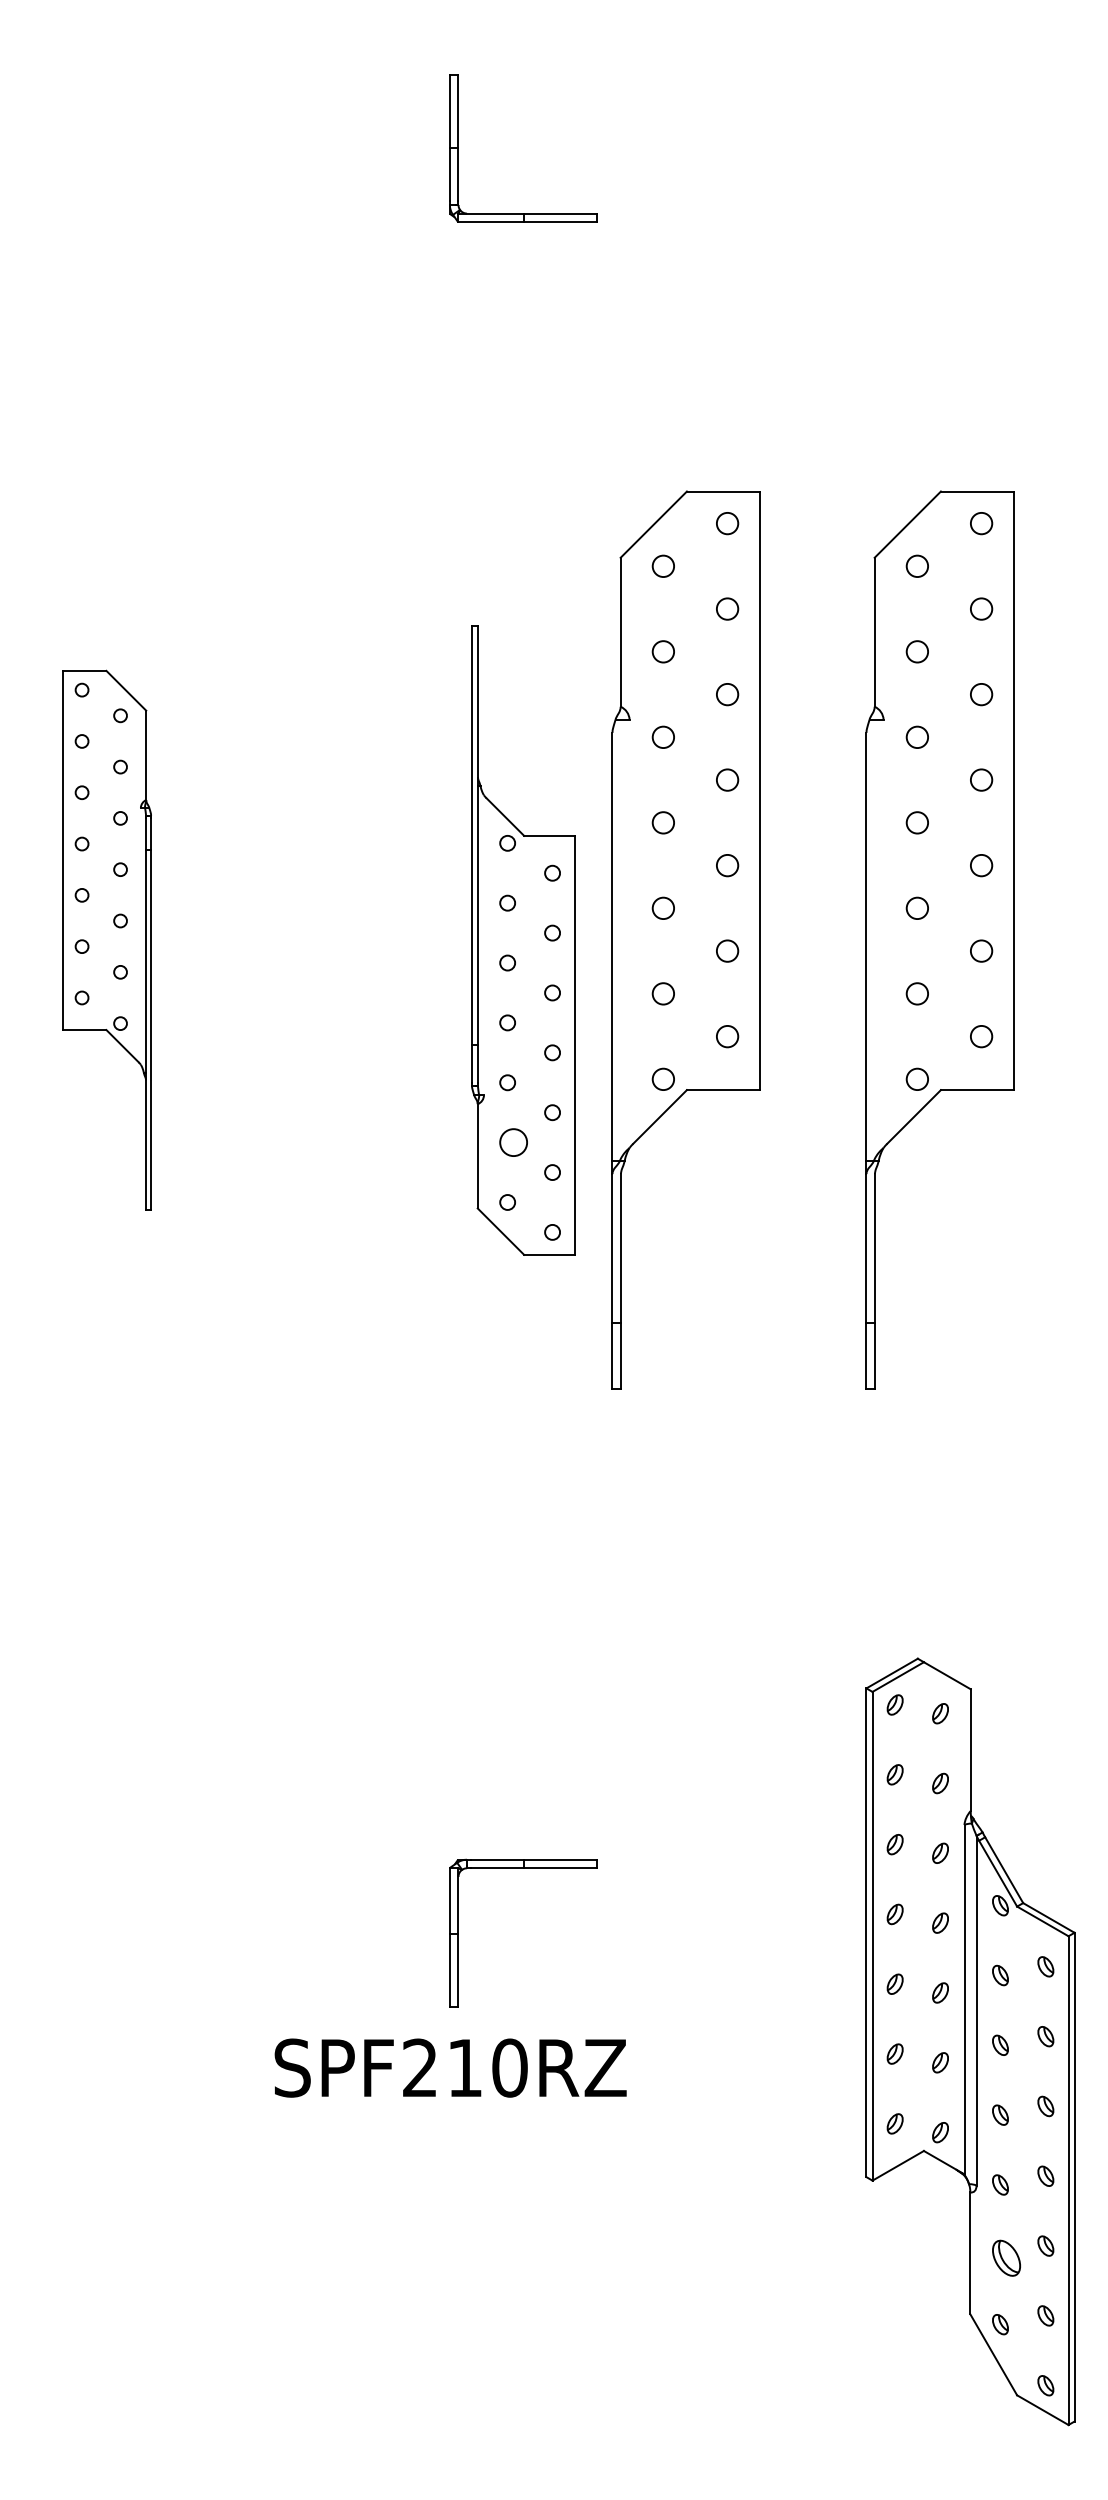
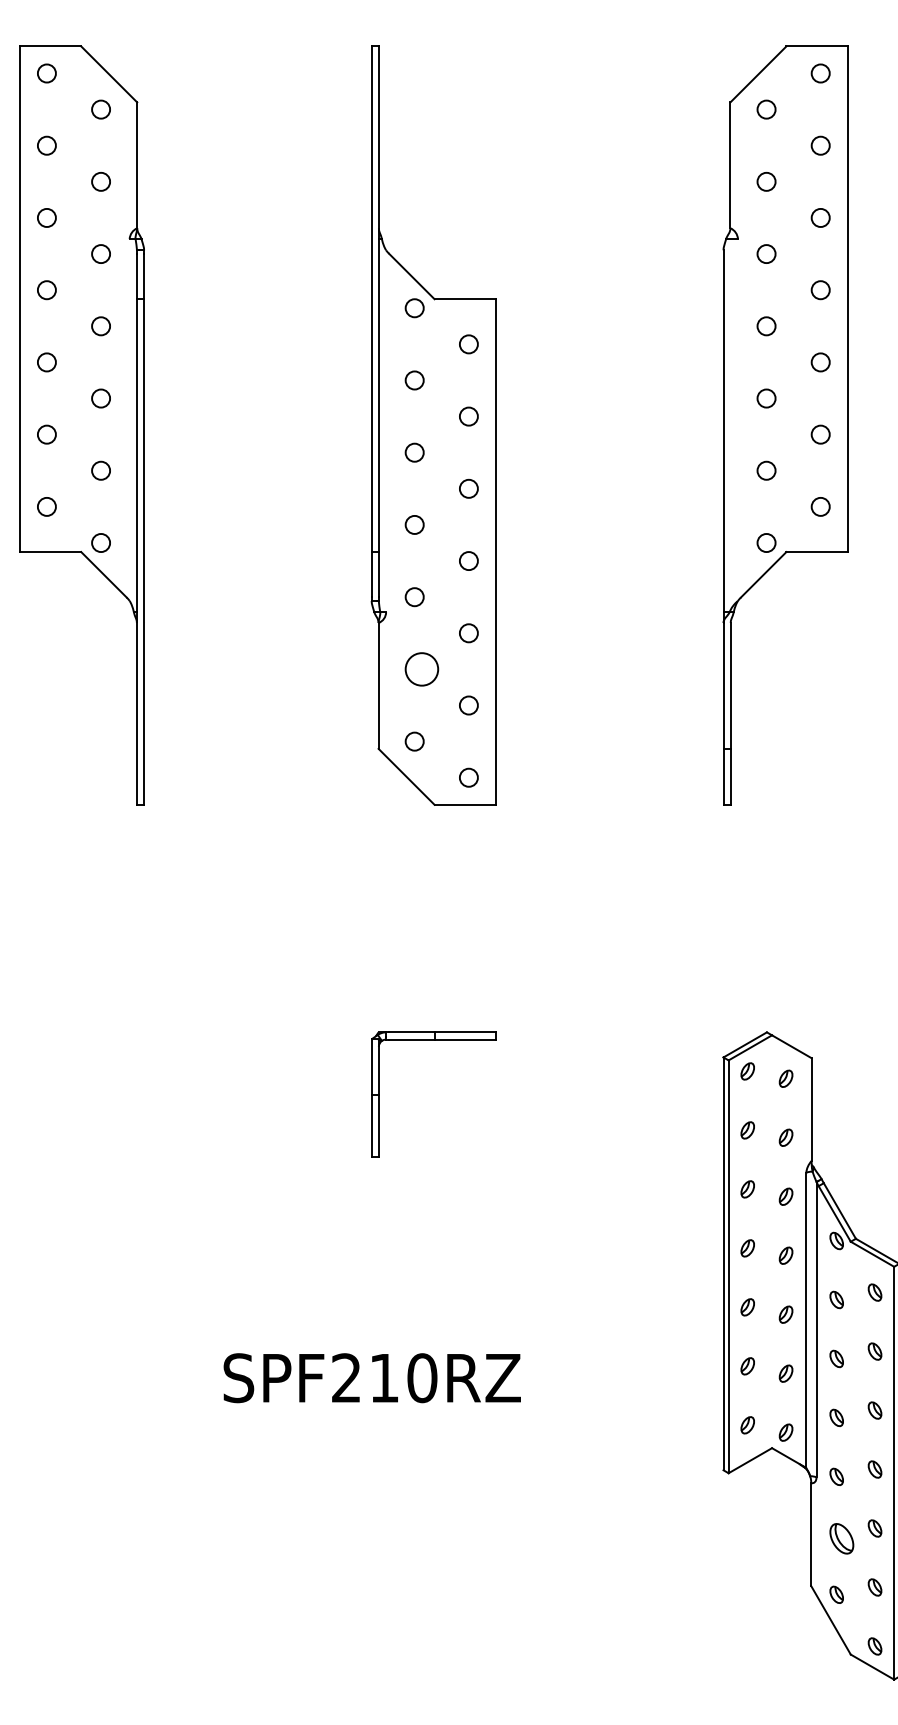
part: (106, 939) -> (81, 424), size x1.67
part: (685, 939) -> (570, 424), removed
part: (523, 940) -> (433, 425), size x1.43
part: (523, 1868) -> (433, 1039), moved

